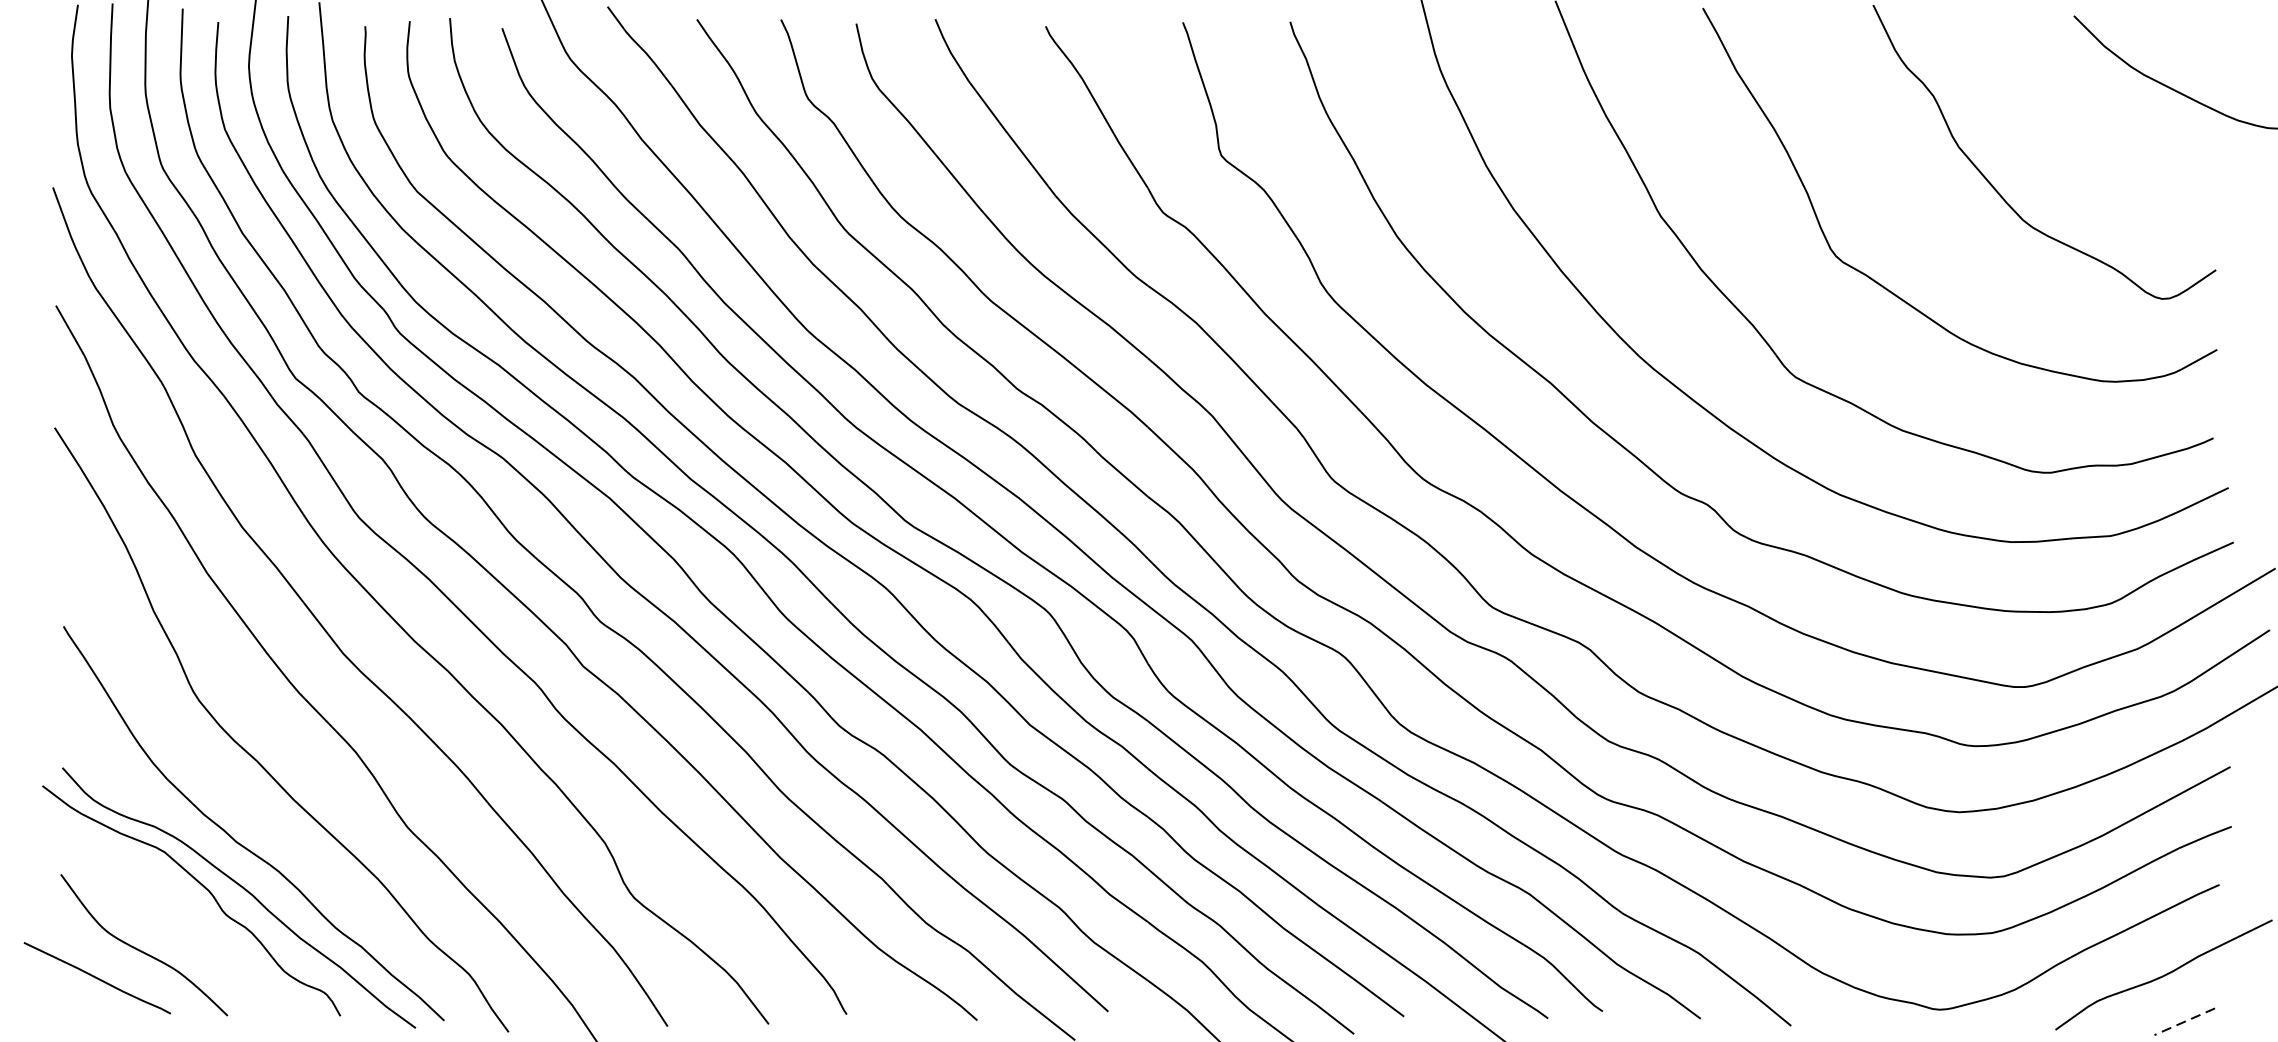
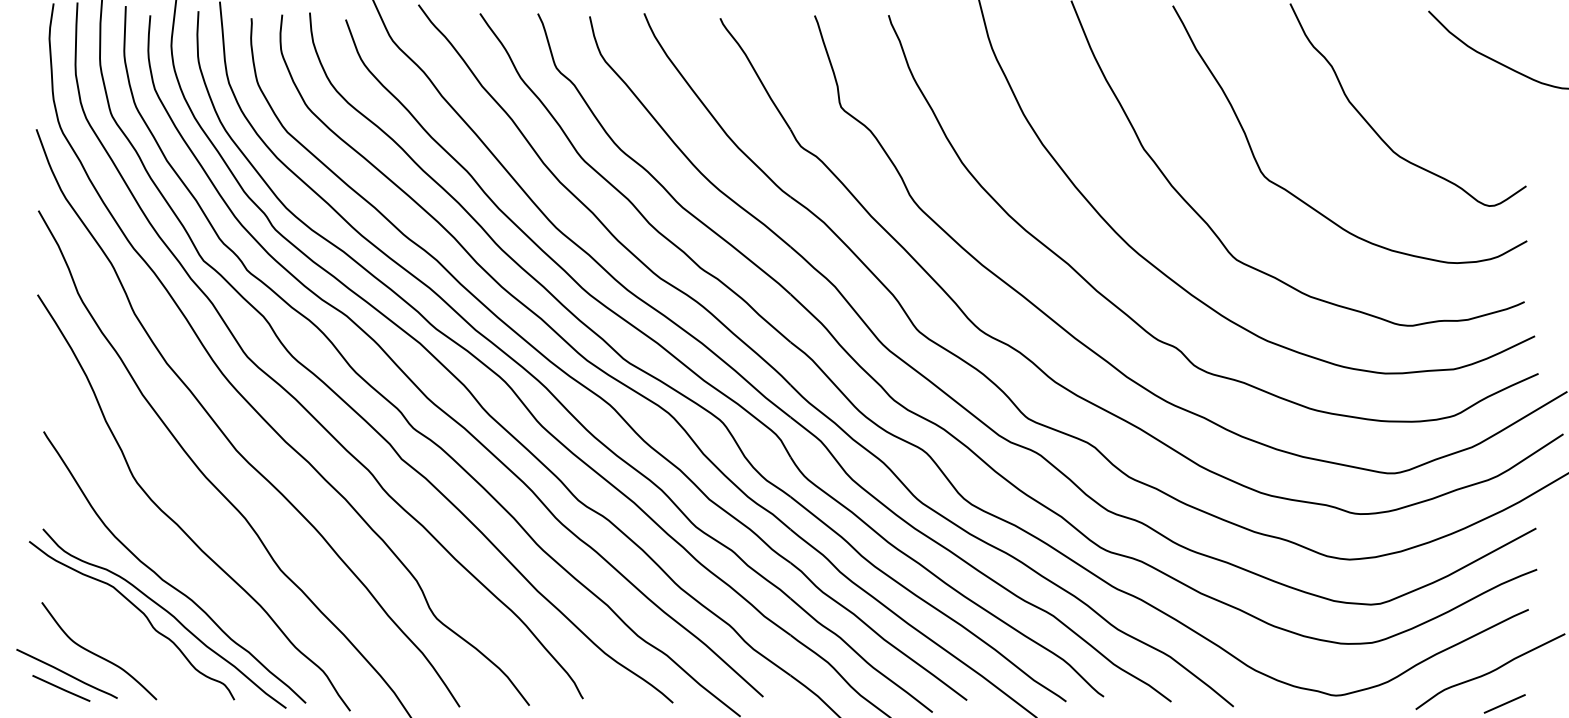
line: (89, 999) -> (61, 688), added
line: (2184, 1021) -> (1504, 703), dashed -> solid

